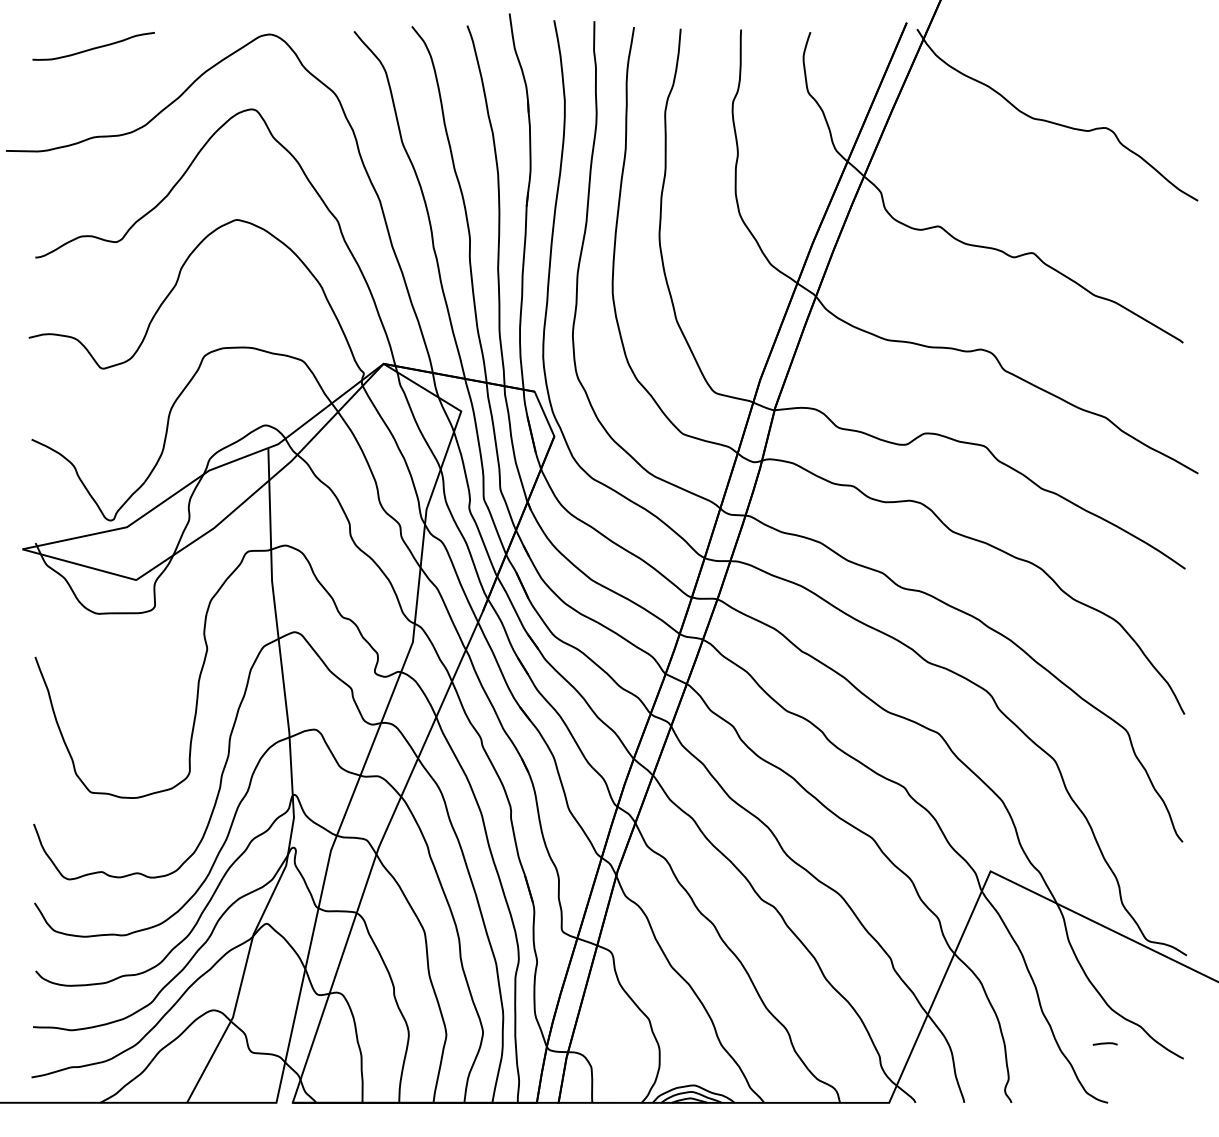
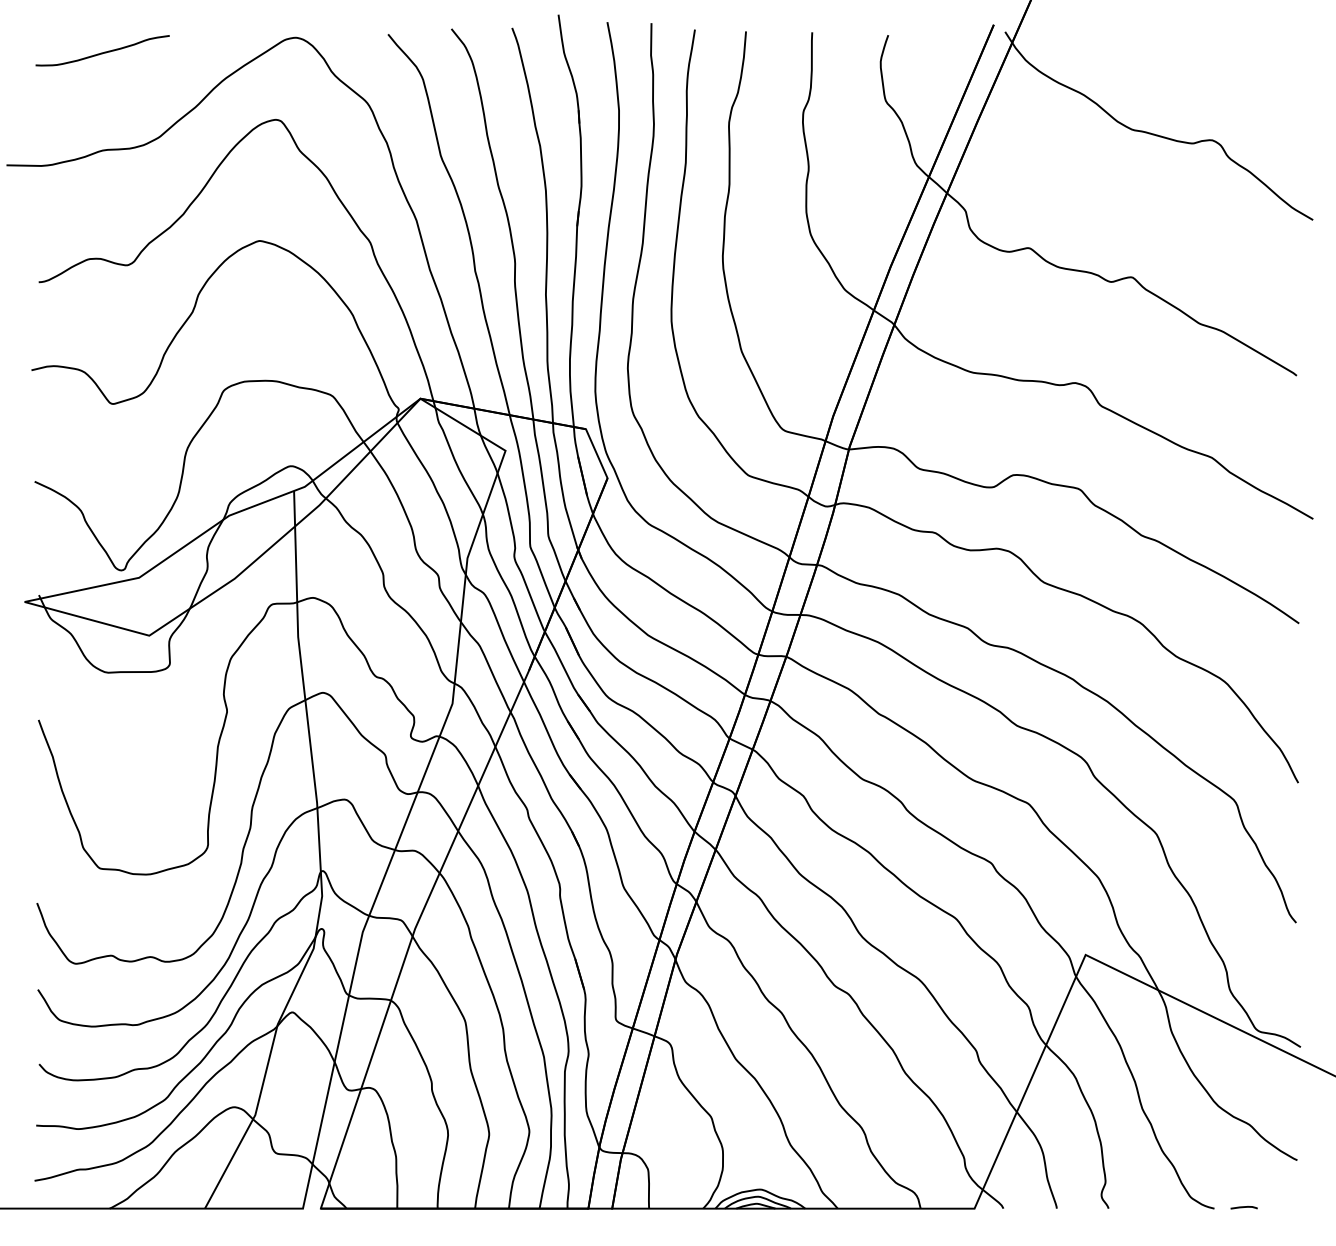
line: (1104, 1043) -> (1243, 1207), moved

